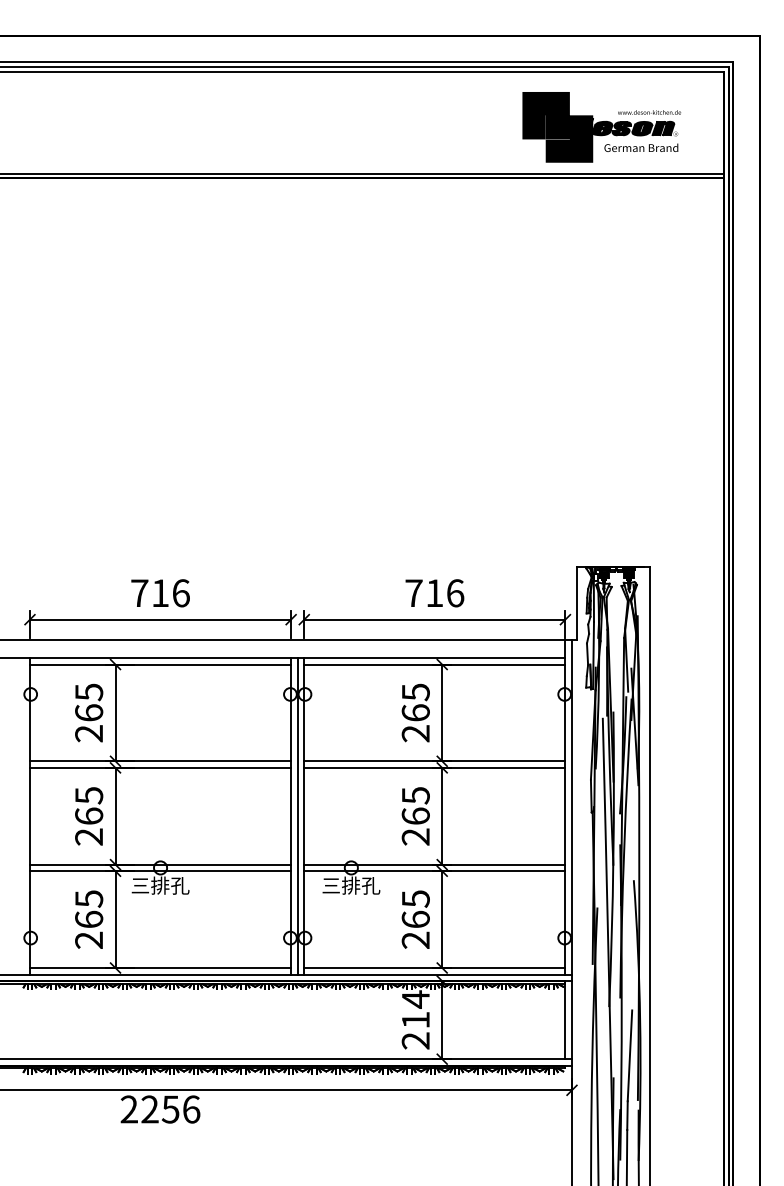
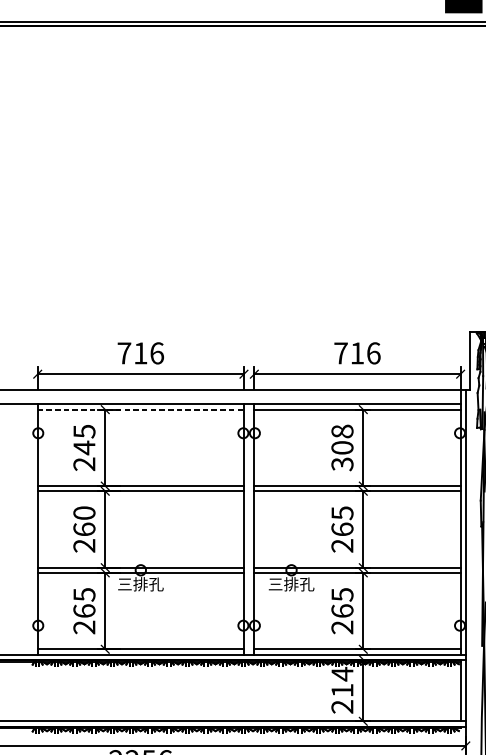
line: (160, 664) -> (140, 409), solid -> dashed
text: (89, 712) -> (84, 447), 265 -> 245
text: (415, 712) -> (342, 447), 265 -> 308
text: (89, 795) -> (84, 513), 265 -> 260
line: (297, 815) -> (248, 528), removed

